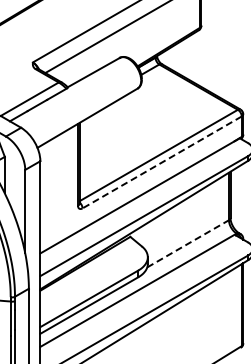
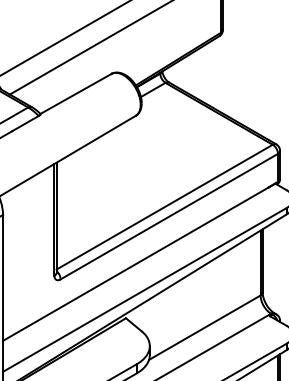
line: (162, 162) -> (169, 216), dashed -> solid
line: (188, 243) -> (205, 327), dashed -> solid

